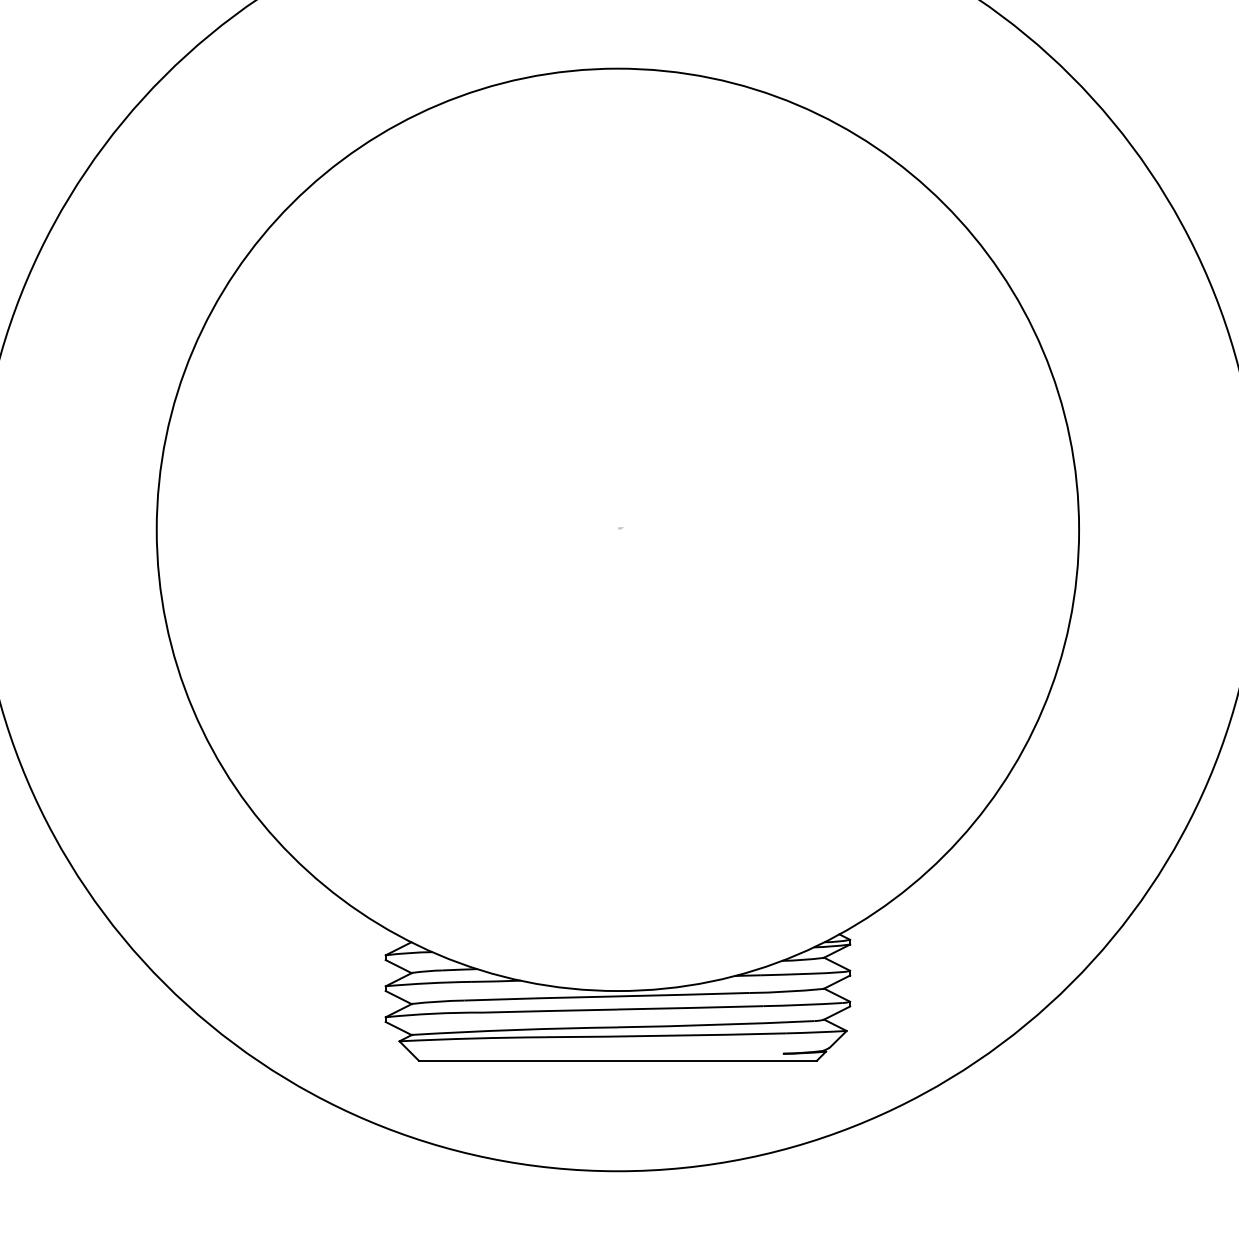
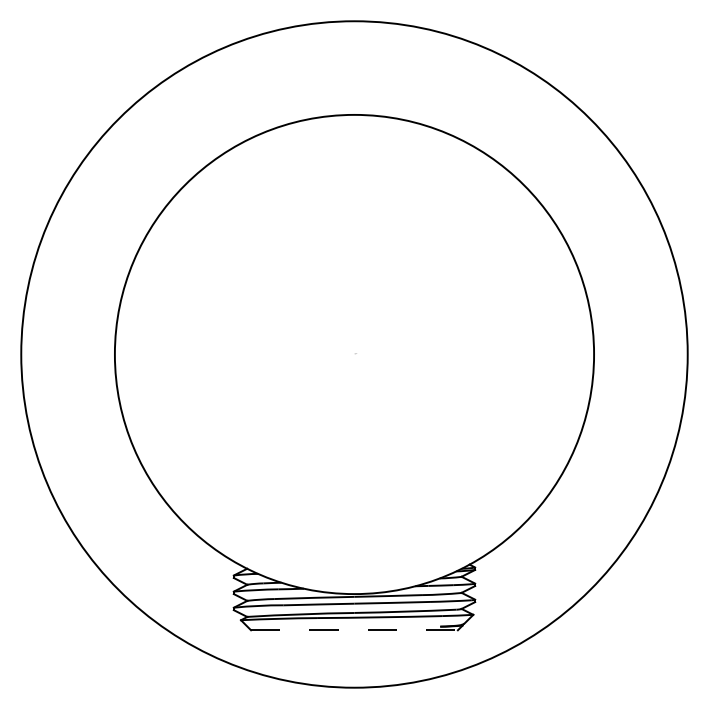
line: (617, 1061) -> (354, 630), solid -> dashed

